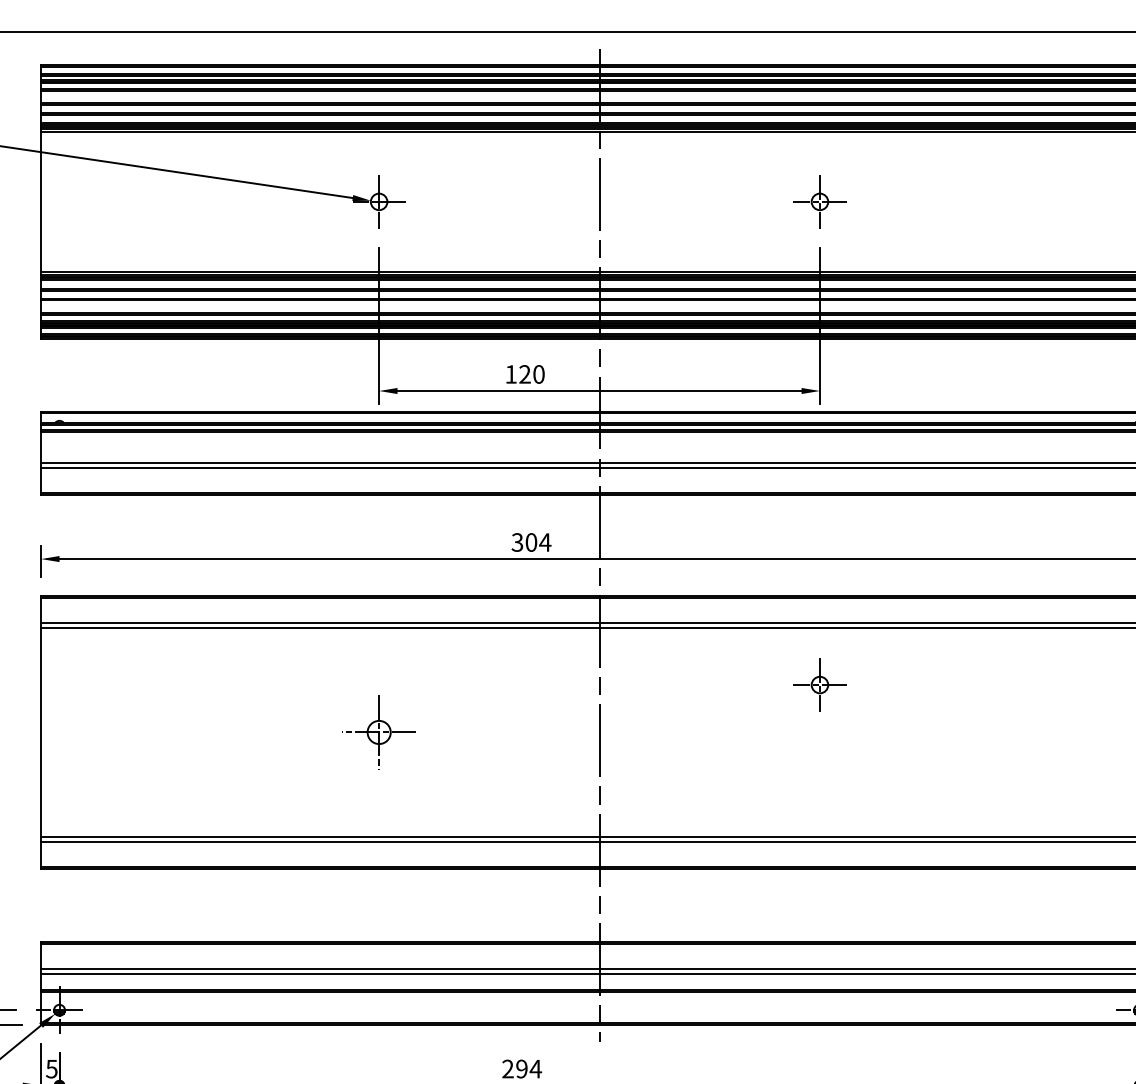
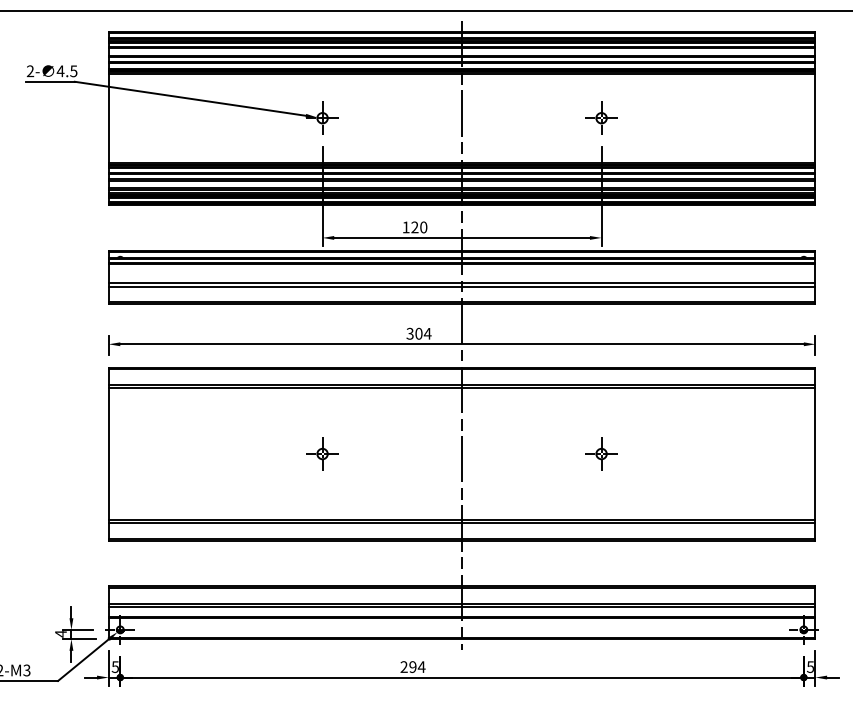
part: (819, 684) -> (601, 453), moved
part: (379, 731) -> (322, 453), size x0.71

